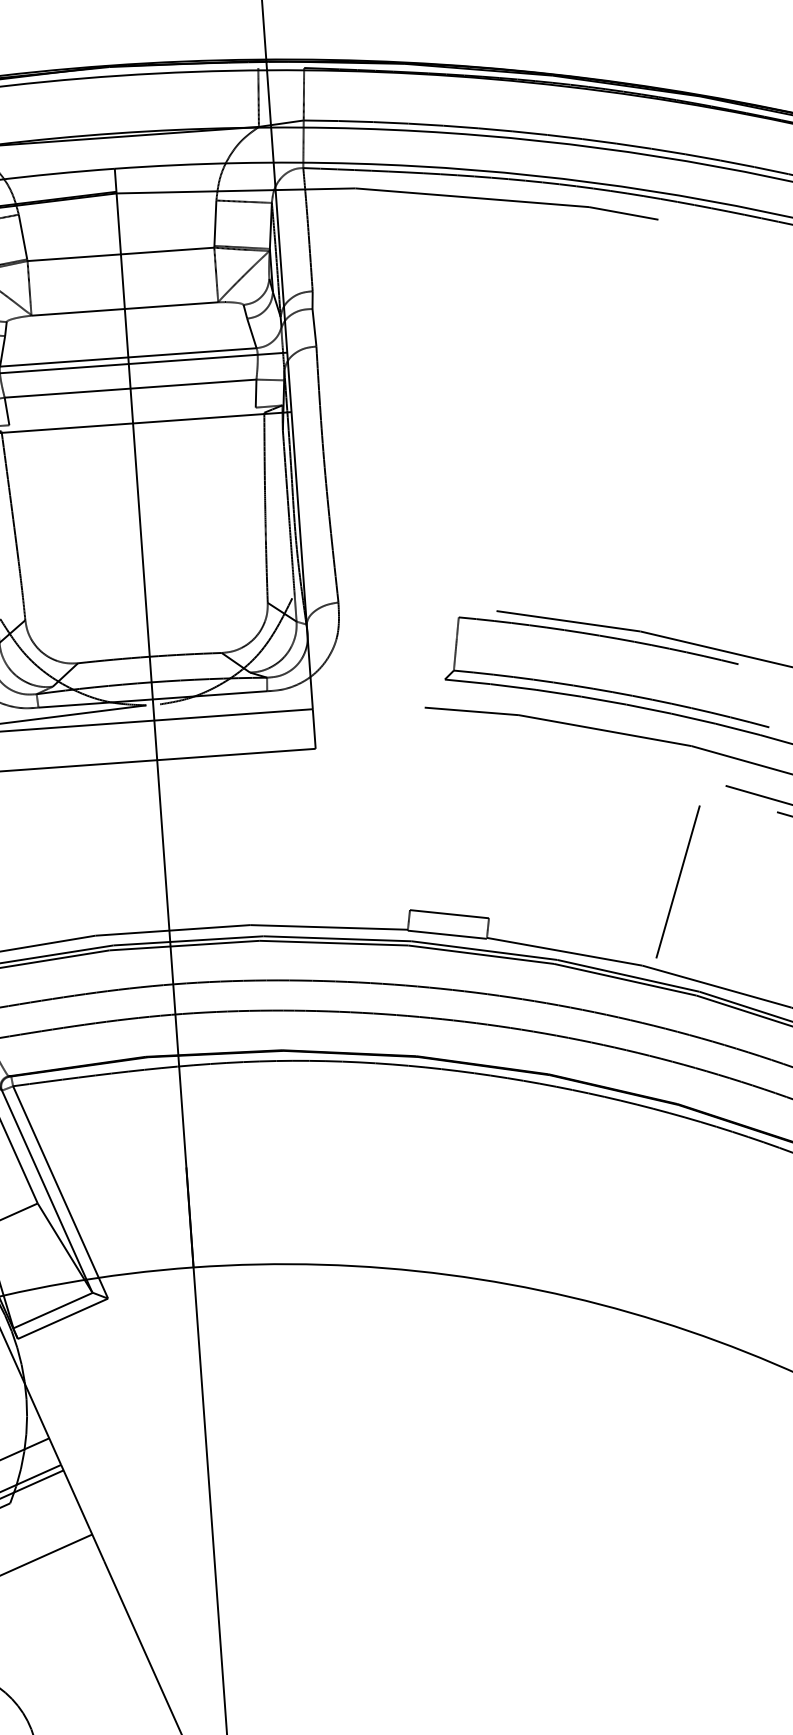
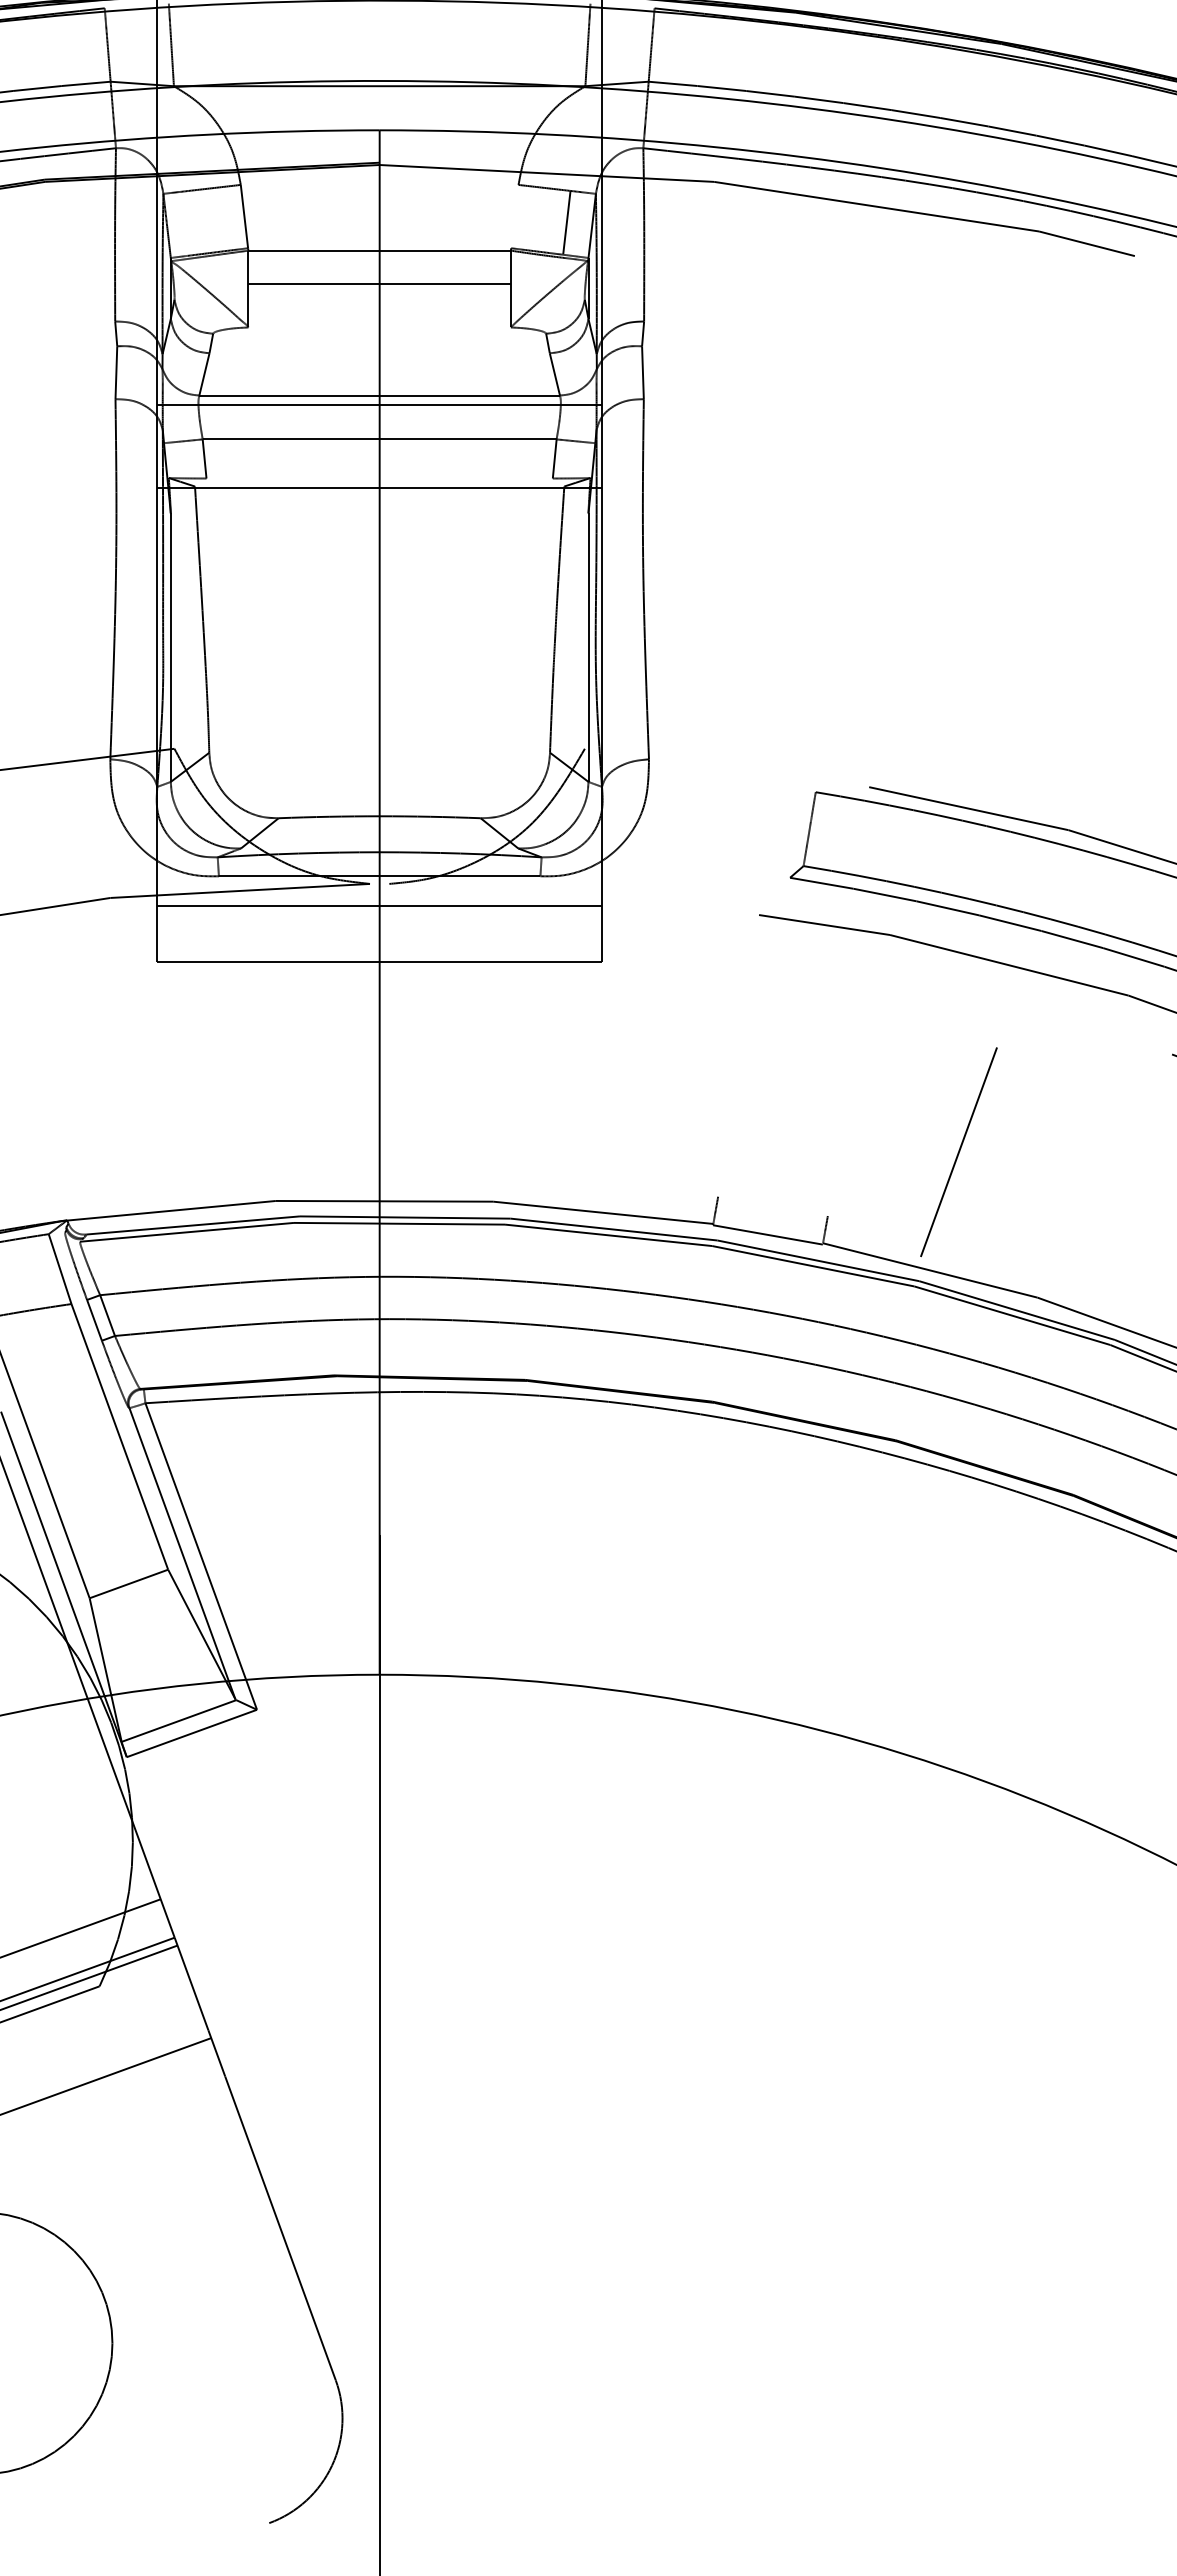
line: (215, 223) -> (566, 222), moved
line: (124, 309) -> (379, 284), moved
line: (677, 882) -> (958, 1152), moved
line: (449, 914) -> (772, 1206), removed

